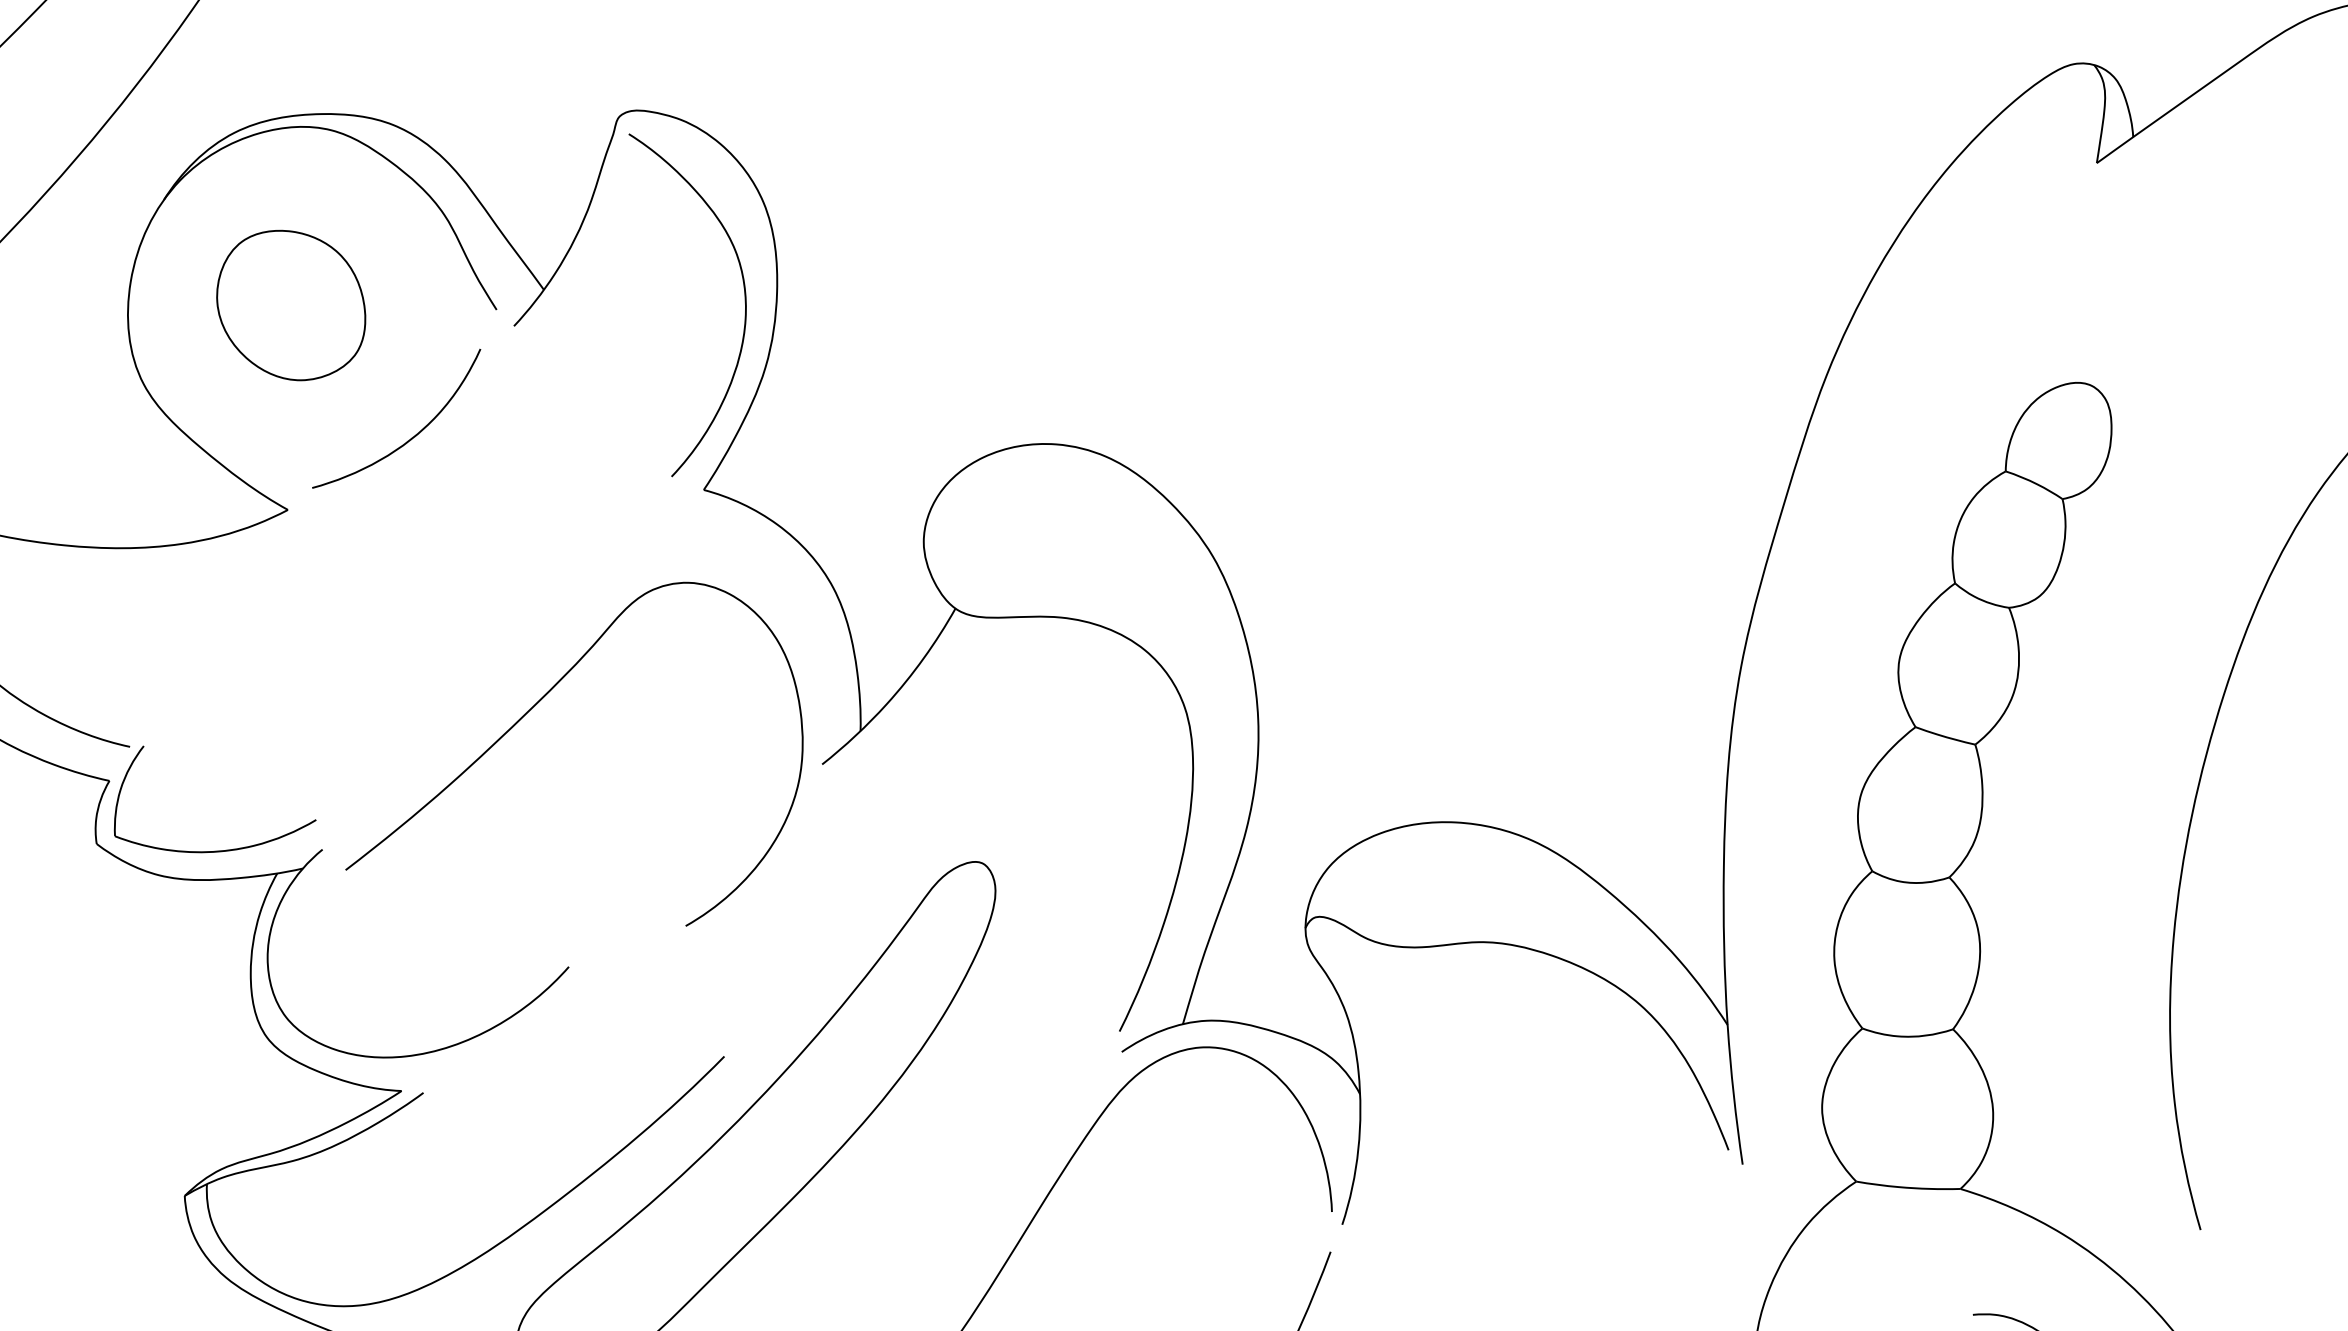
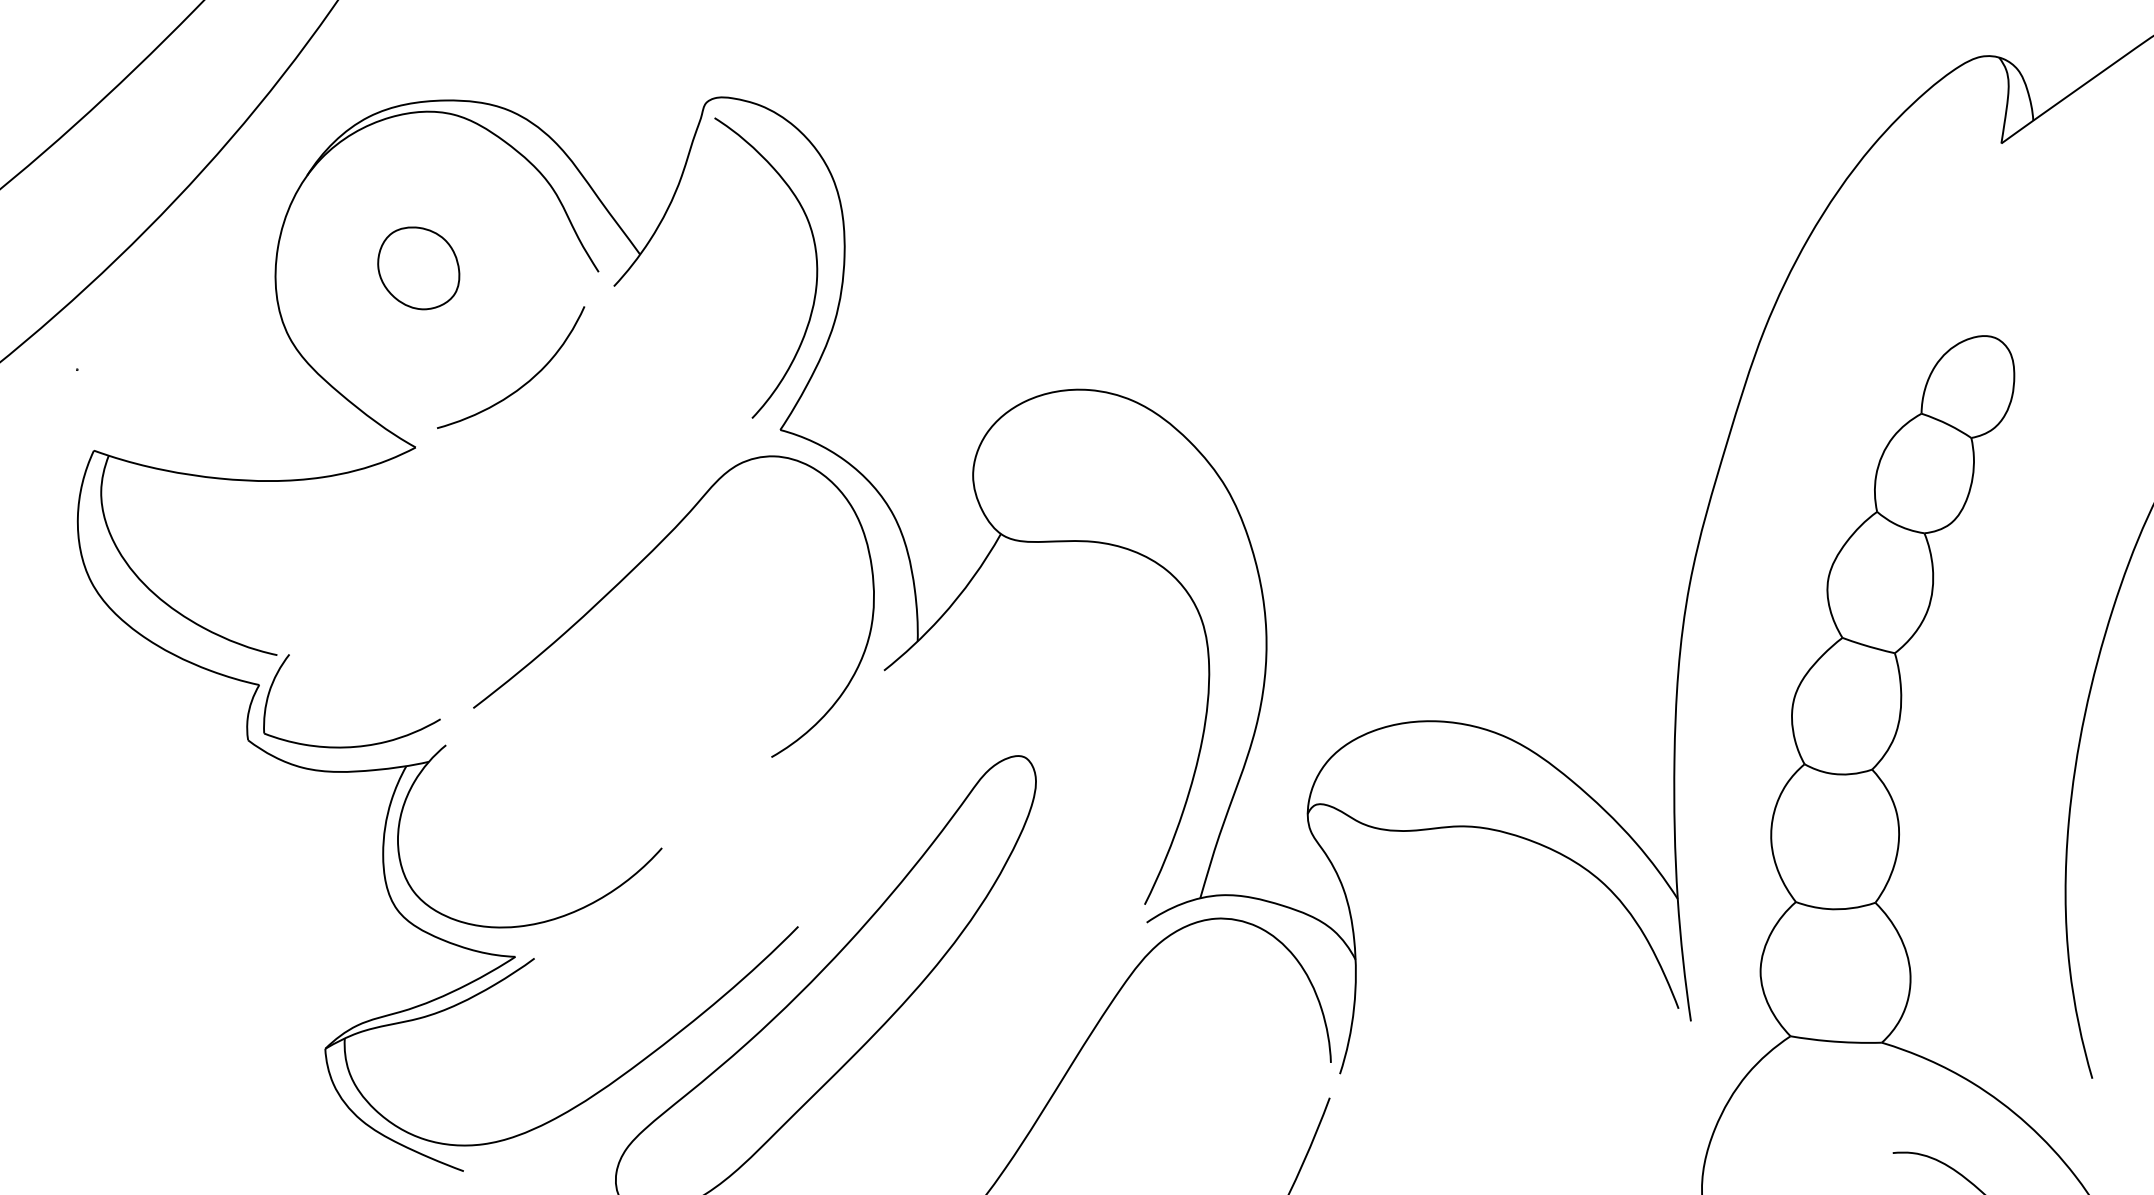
part: (291, 305) -> (418, 268), size x0.62
curve: (530, 710) -> (635, 568), moved

